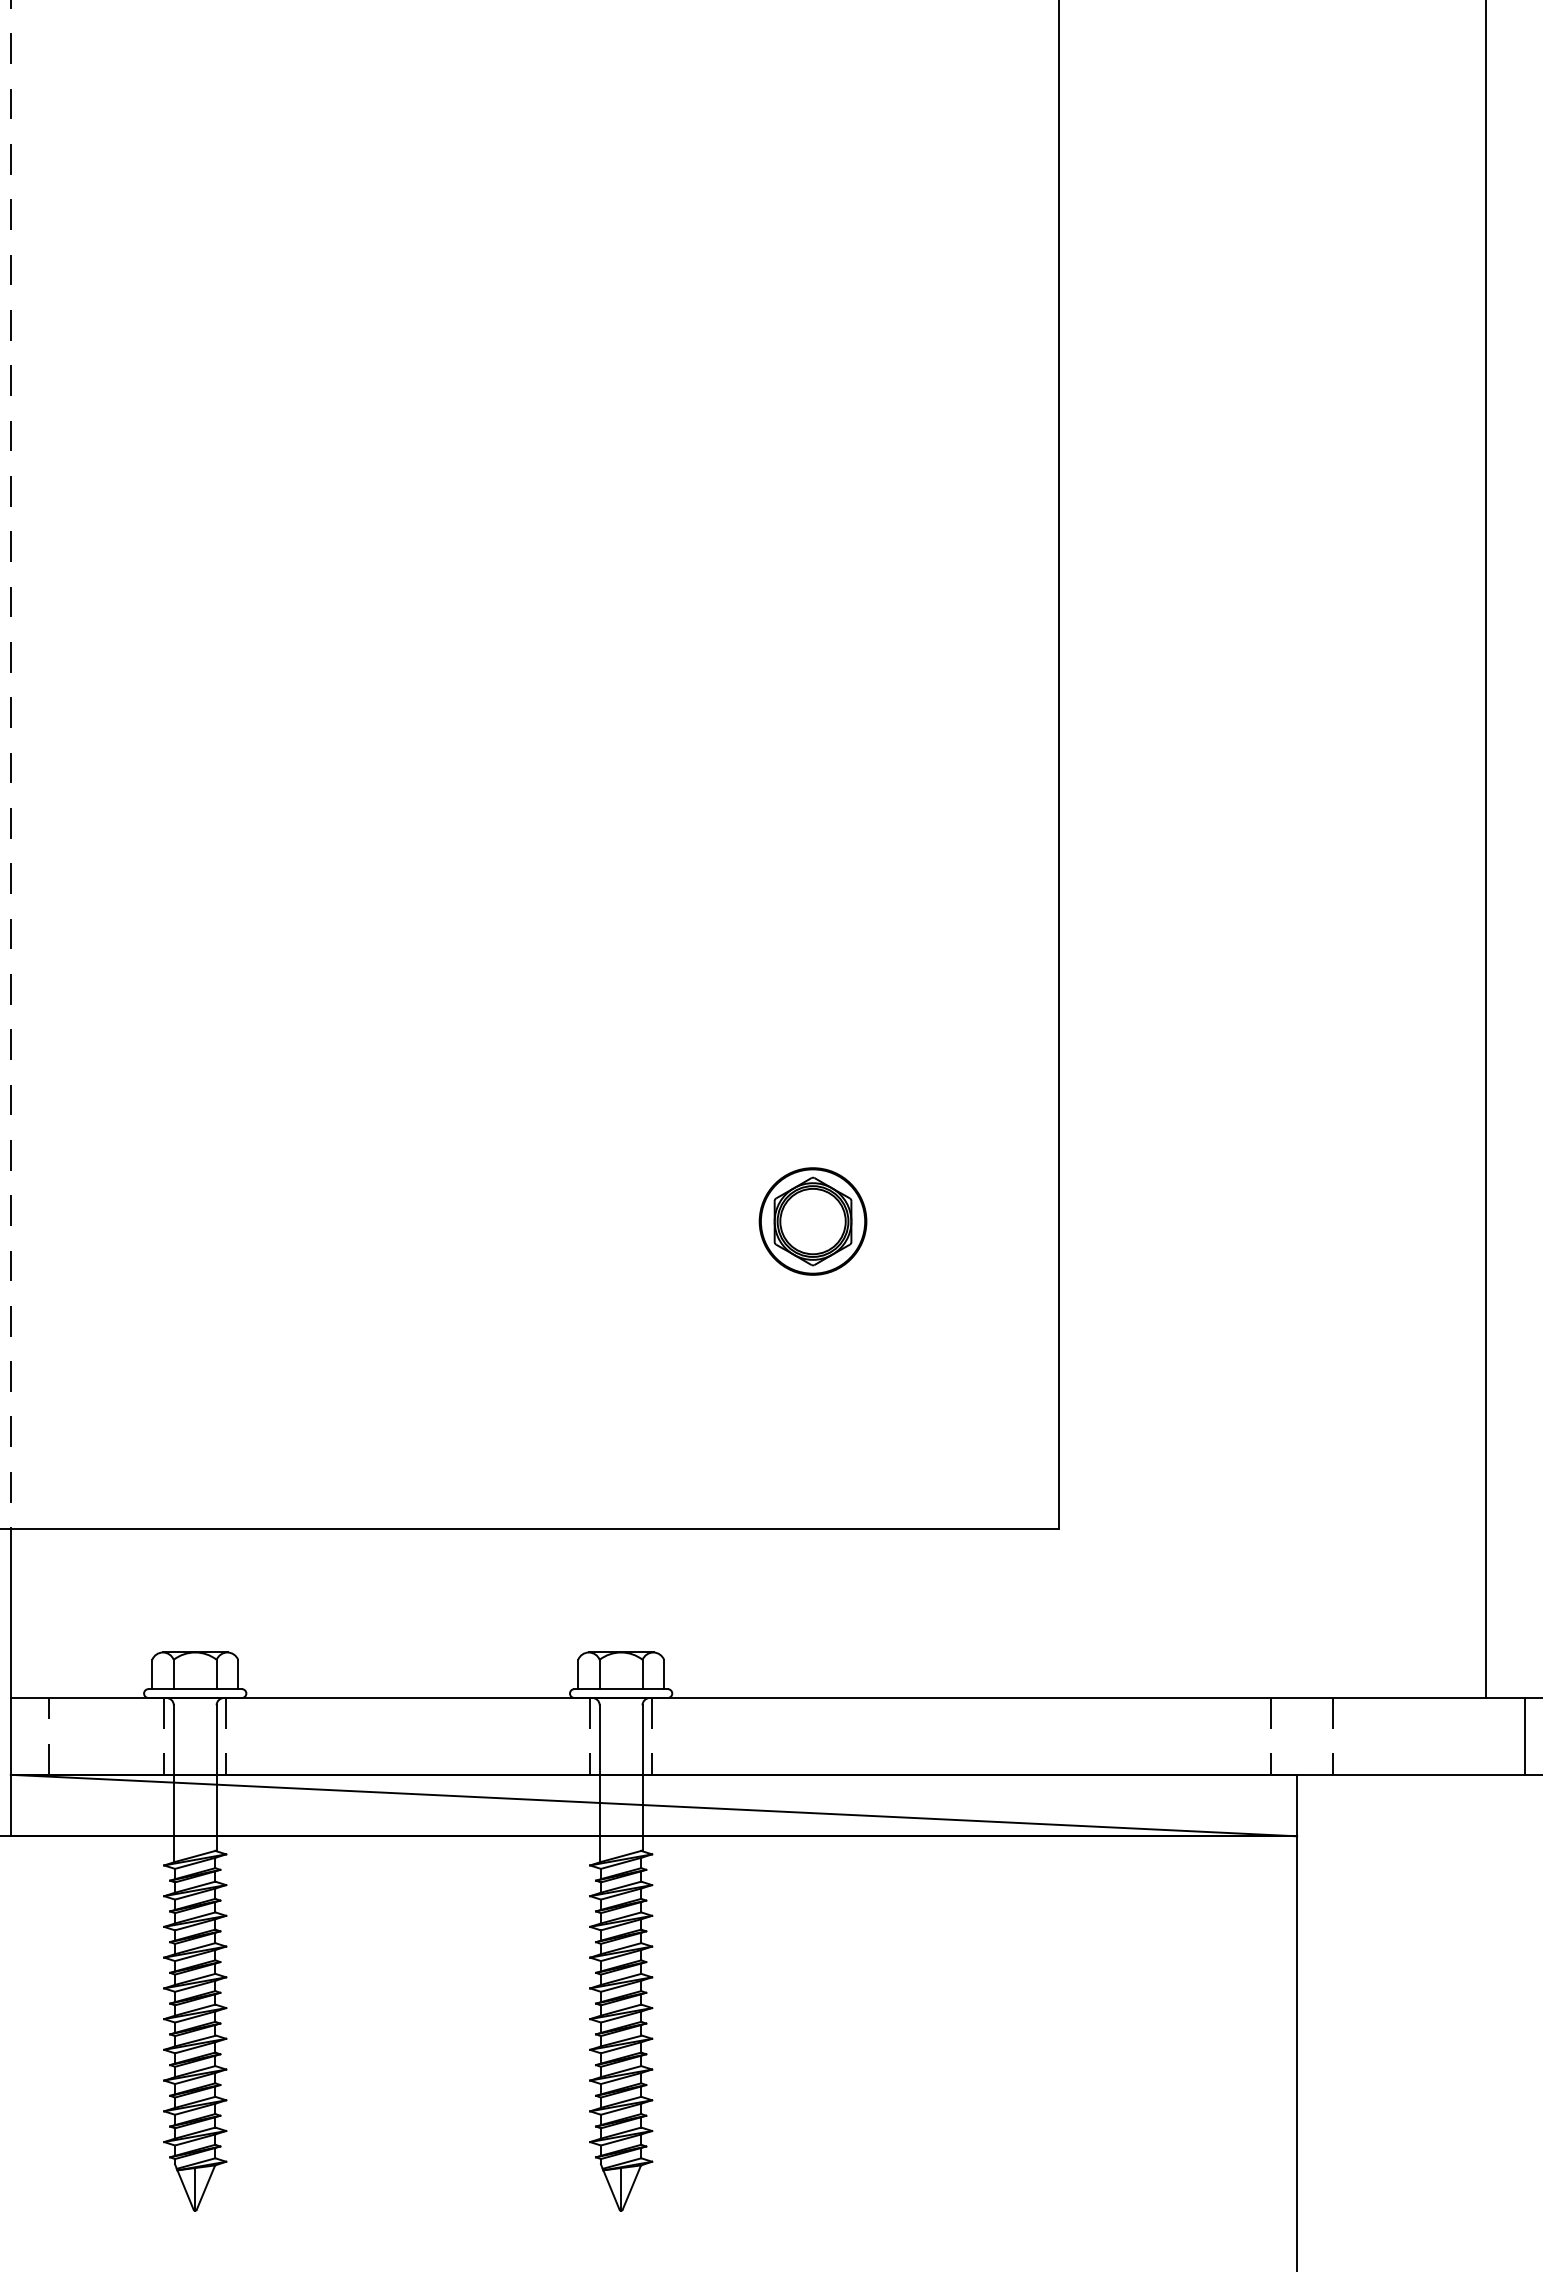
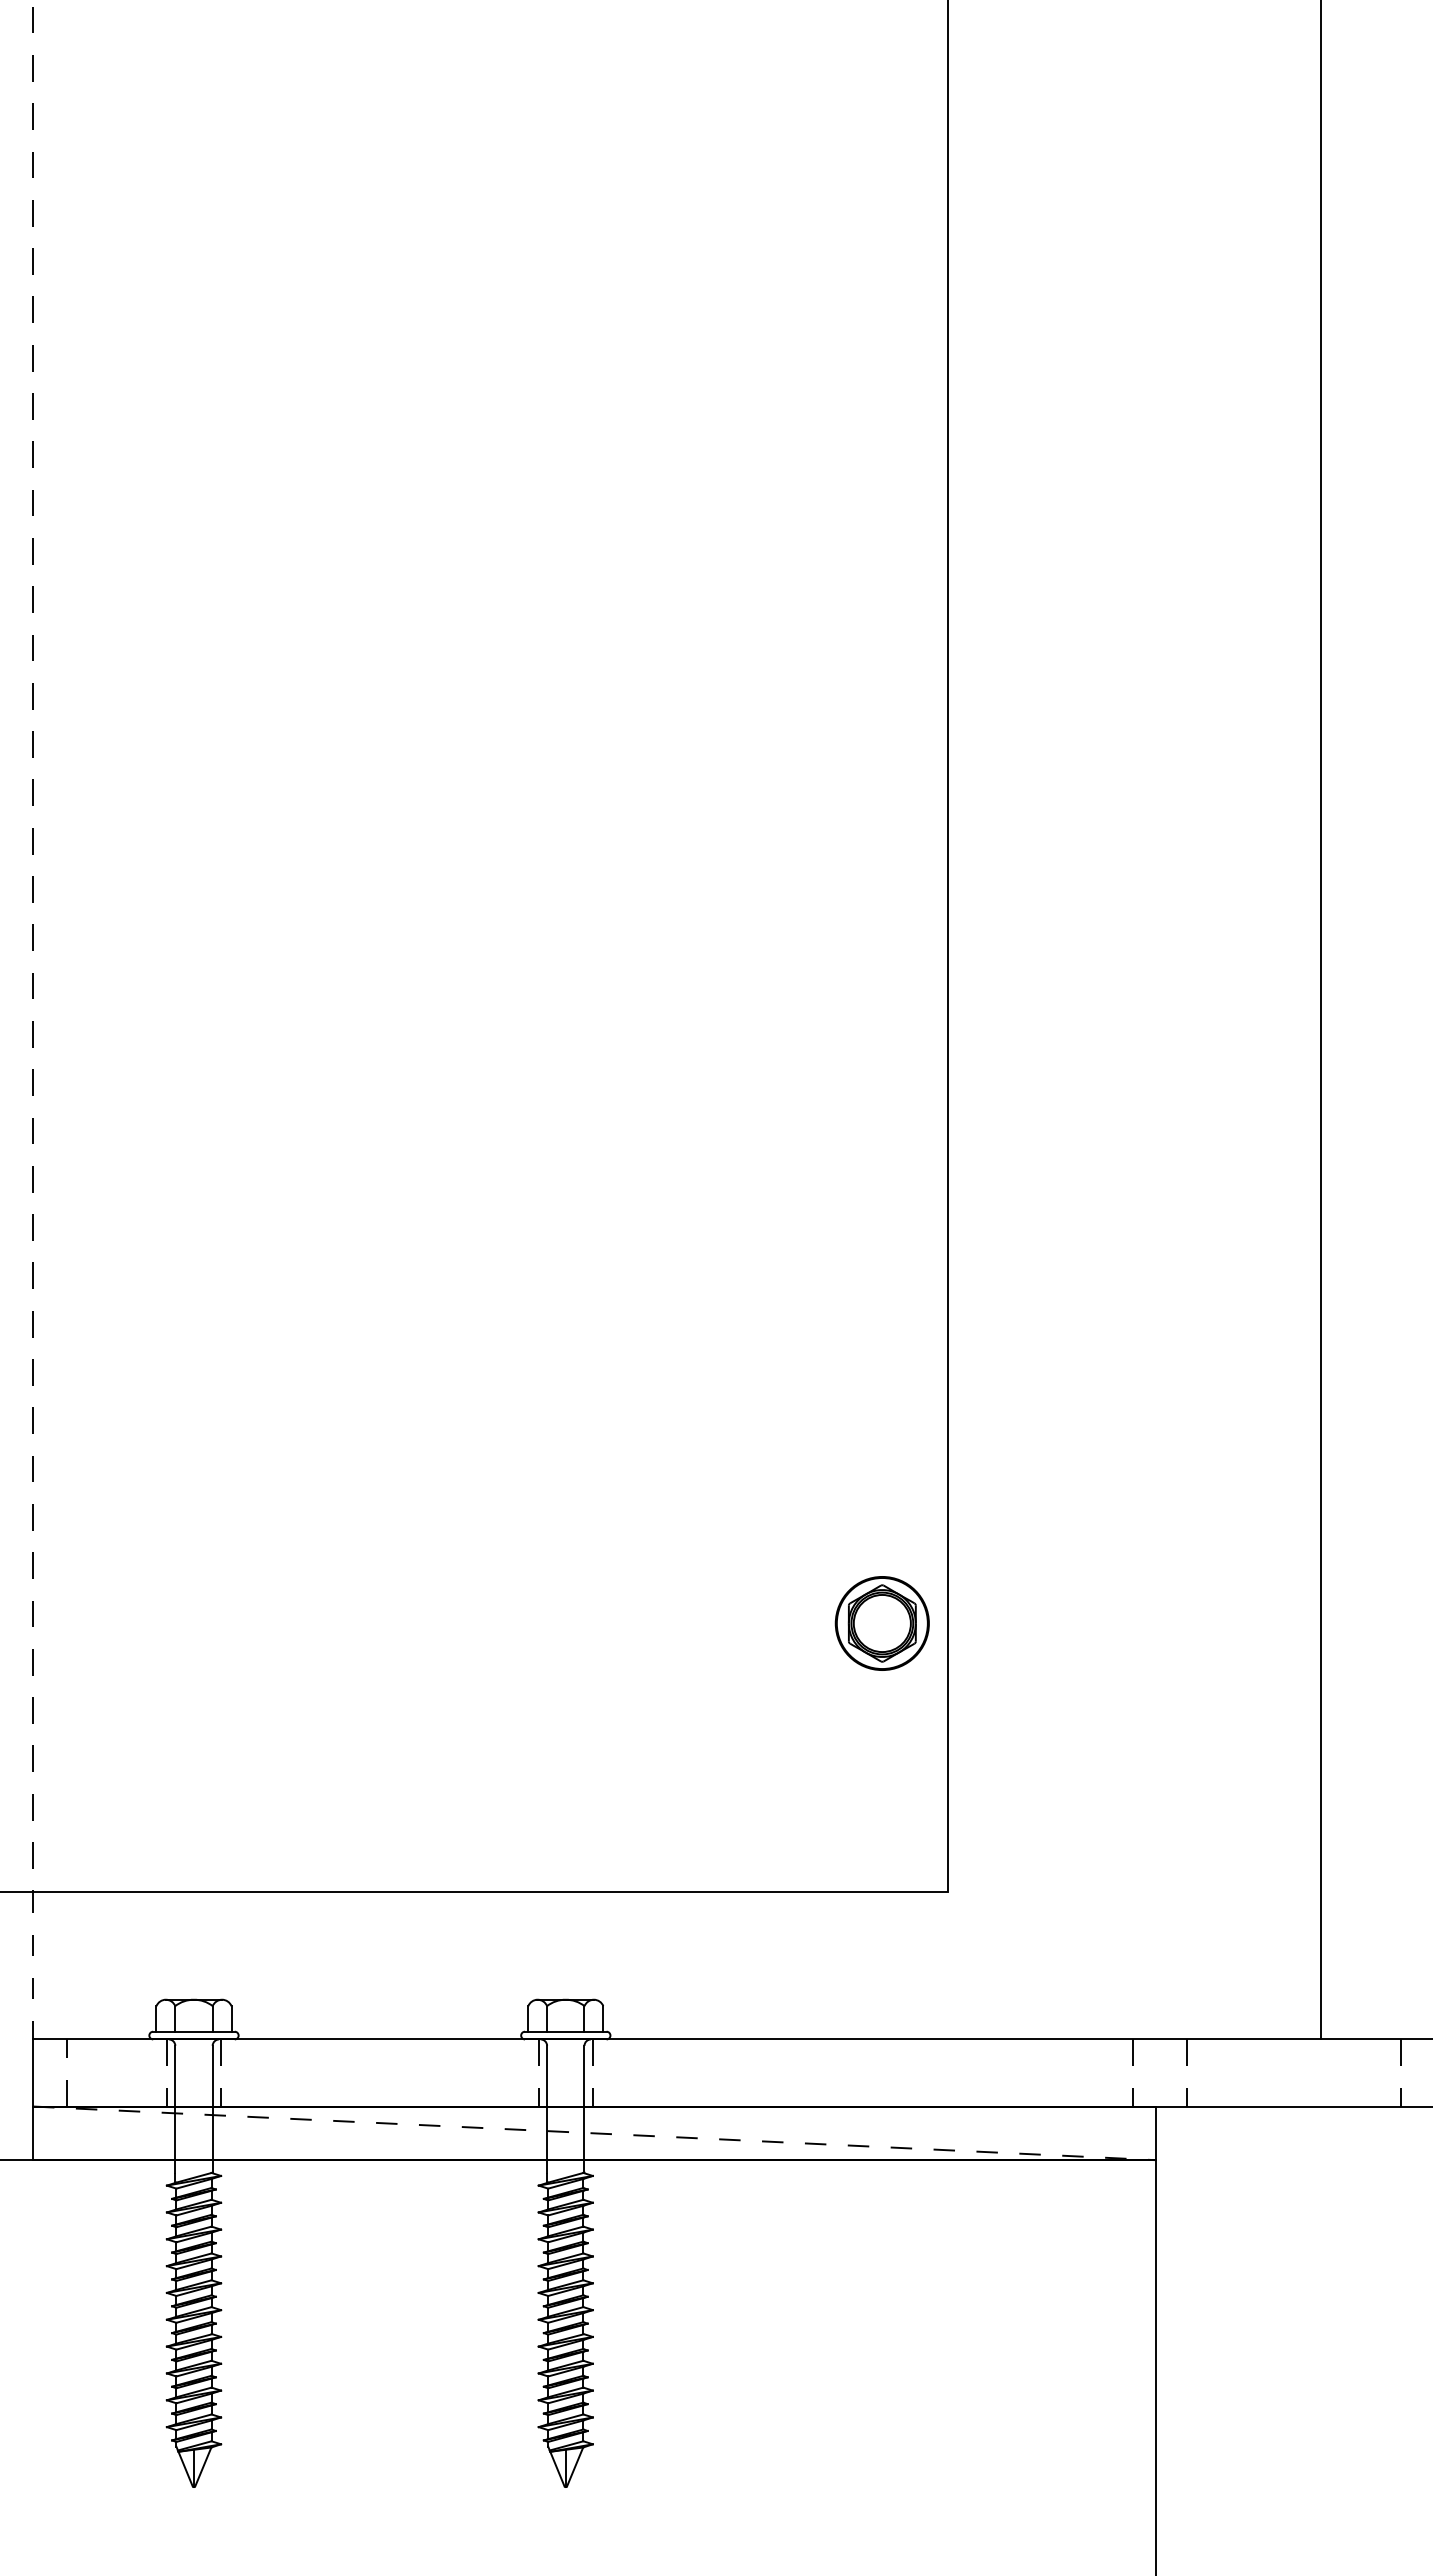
part: (812, 1221) -> (881, 1623), moved
line: (11, 1613) -> (33, 1965), solid -> dashed
line: (1524, 1735) -> (1354, 2072), removed
line: (653, 1805) -> (594, 2133), solid -> dashed

